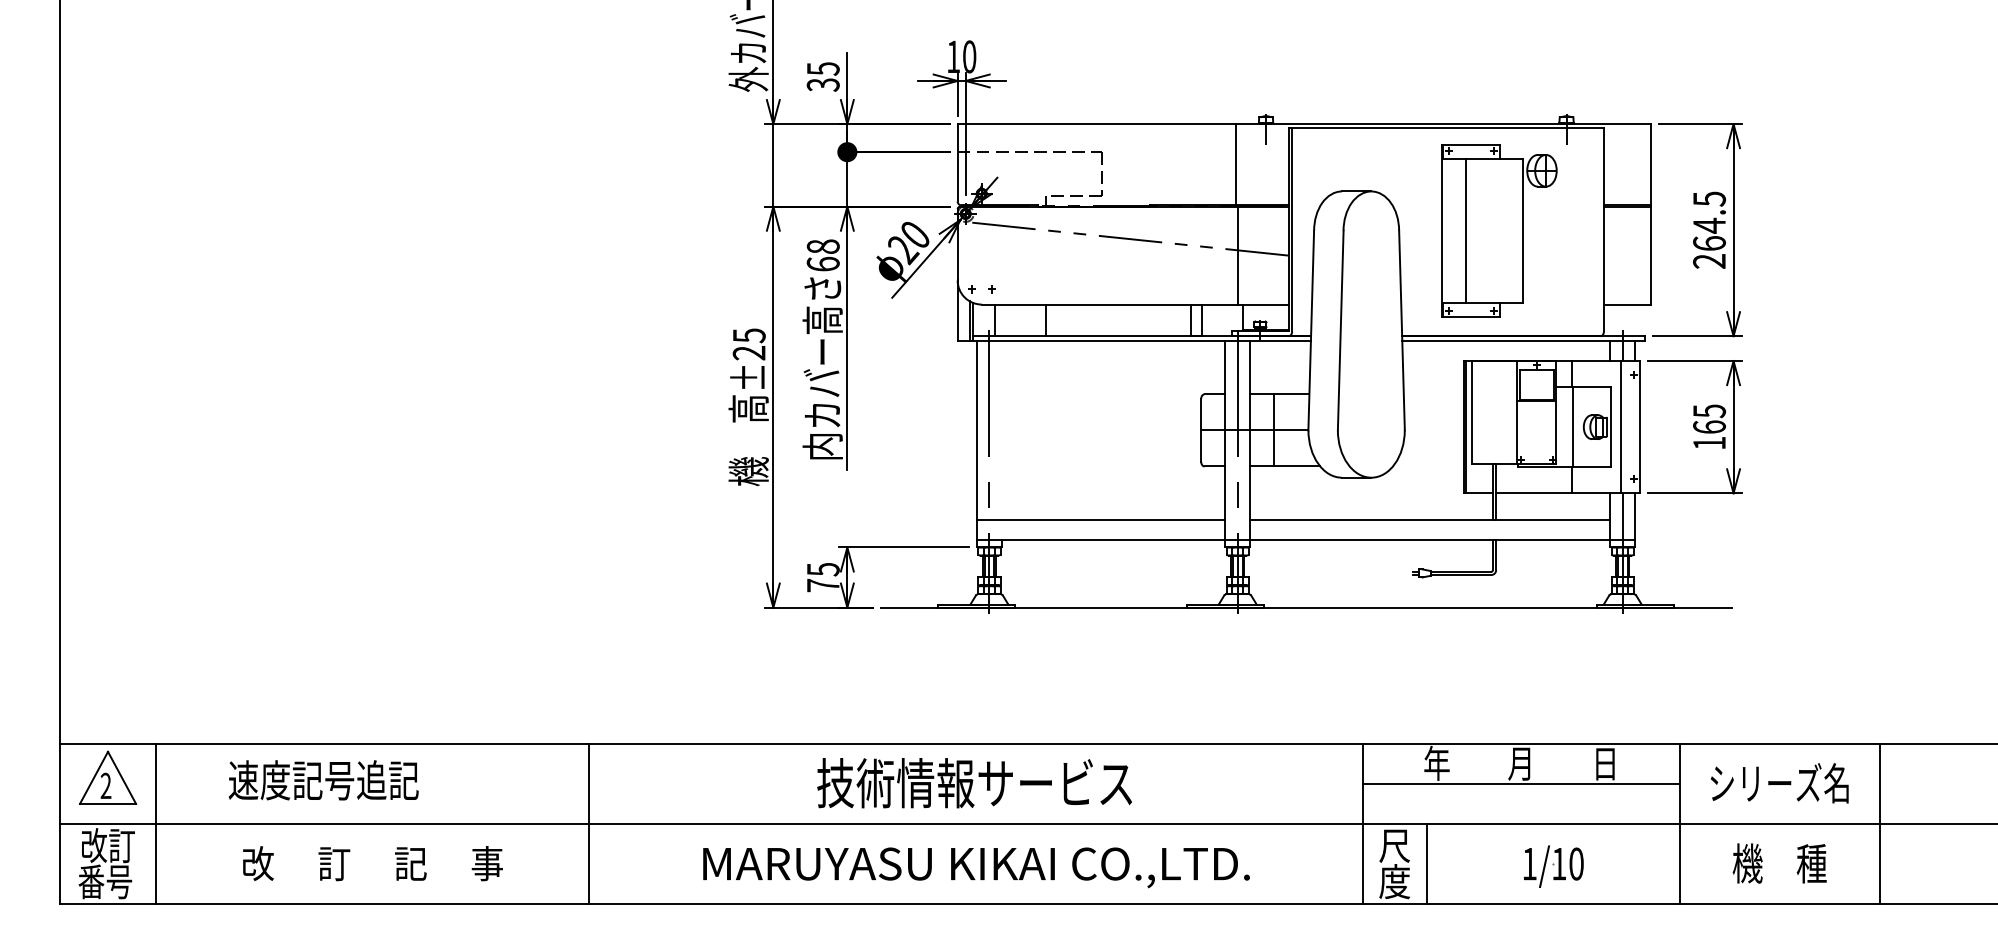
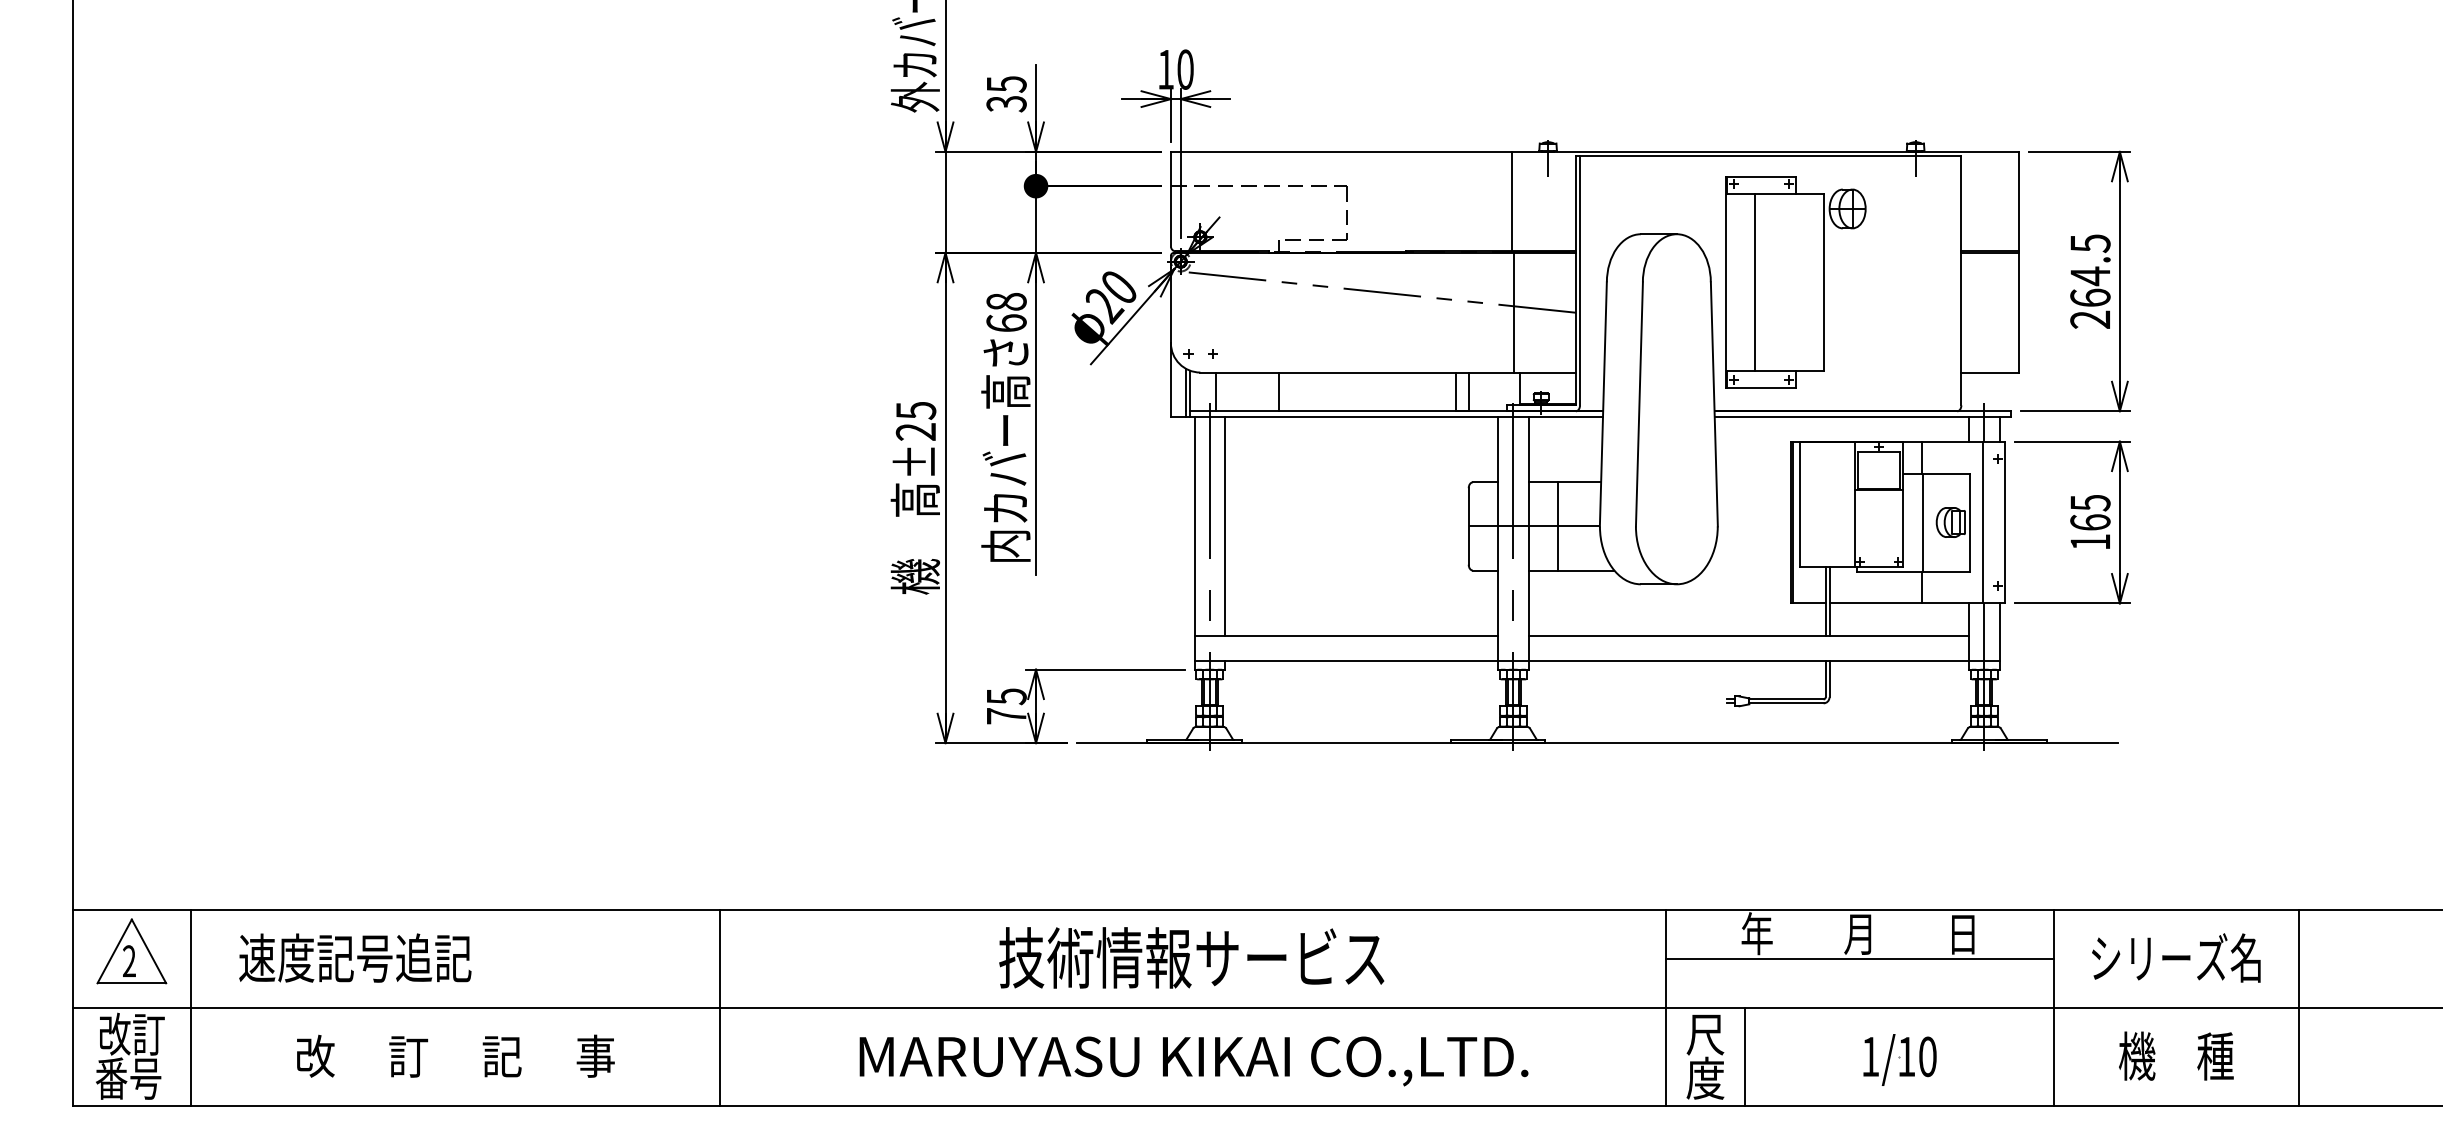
part: (1499, 230) -> (1795, 281), moved
line: (1001, 430) -> (1224, 526), added
text: (323, 780) -> (355, 958), moved

